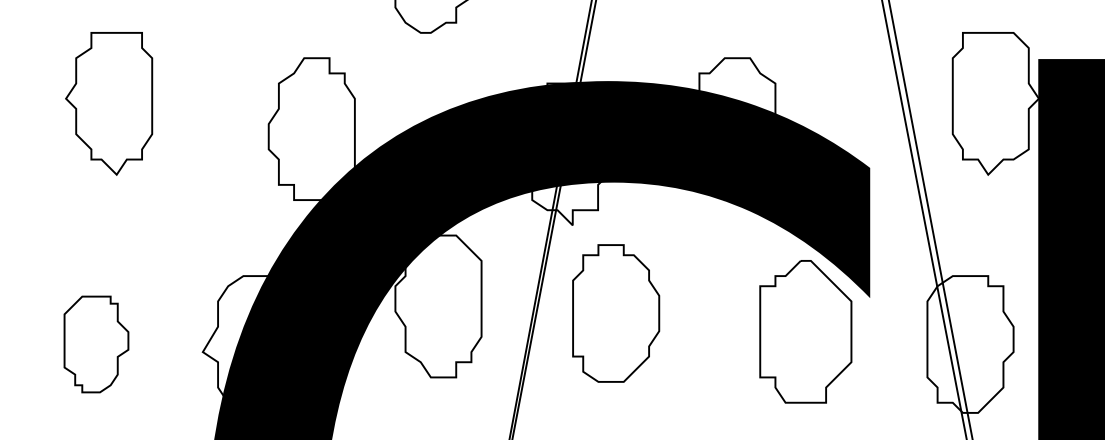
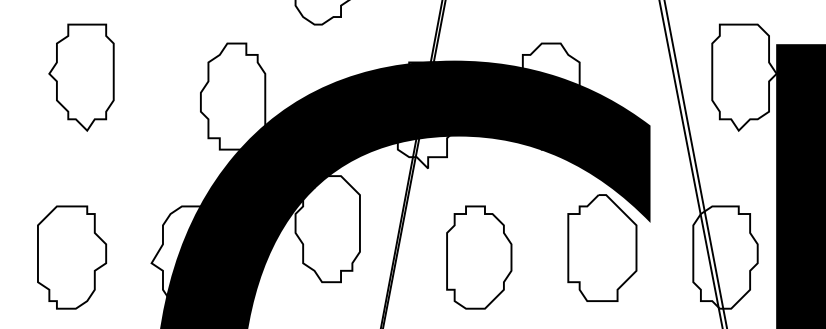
part: (616, 313) -> (479, 257), moved
part: (96, 344) -> (72, 257), size x1.43

